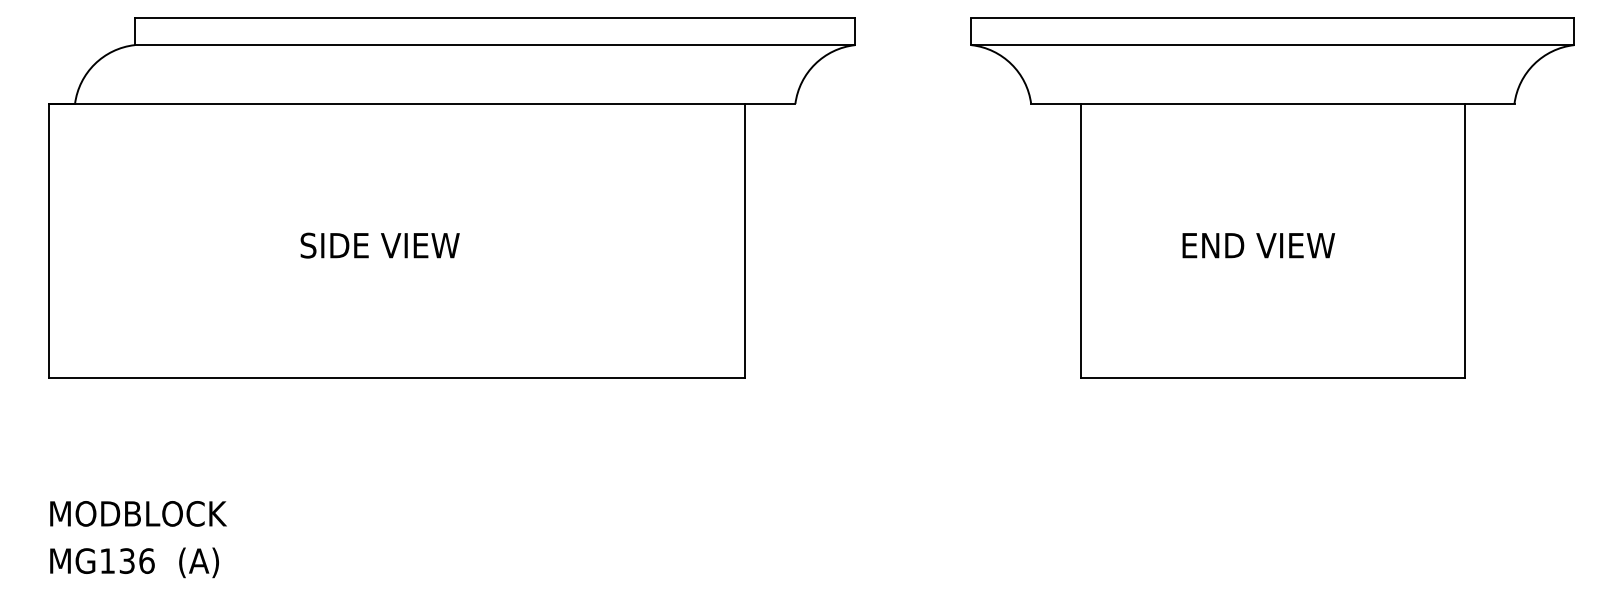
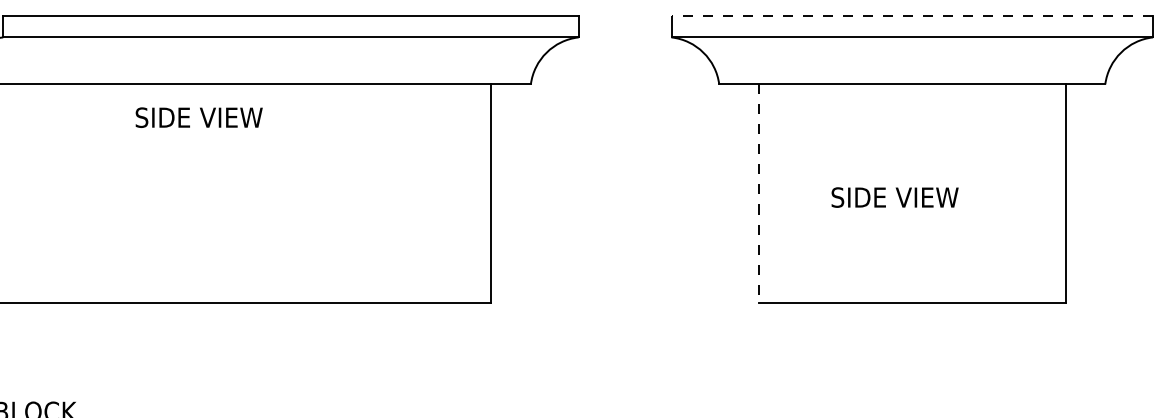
line: (1272, 17) -> (912, 15), solid -> dashed
line: (1081, 240) -> (759, 193), solid -> dashed
text: (379, 245) -> (198, 117), moved
text: (1253, 245) -> (896, 197), END VIEW -> SIDE VIEW

